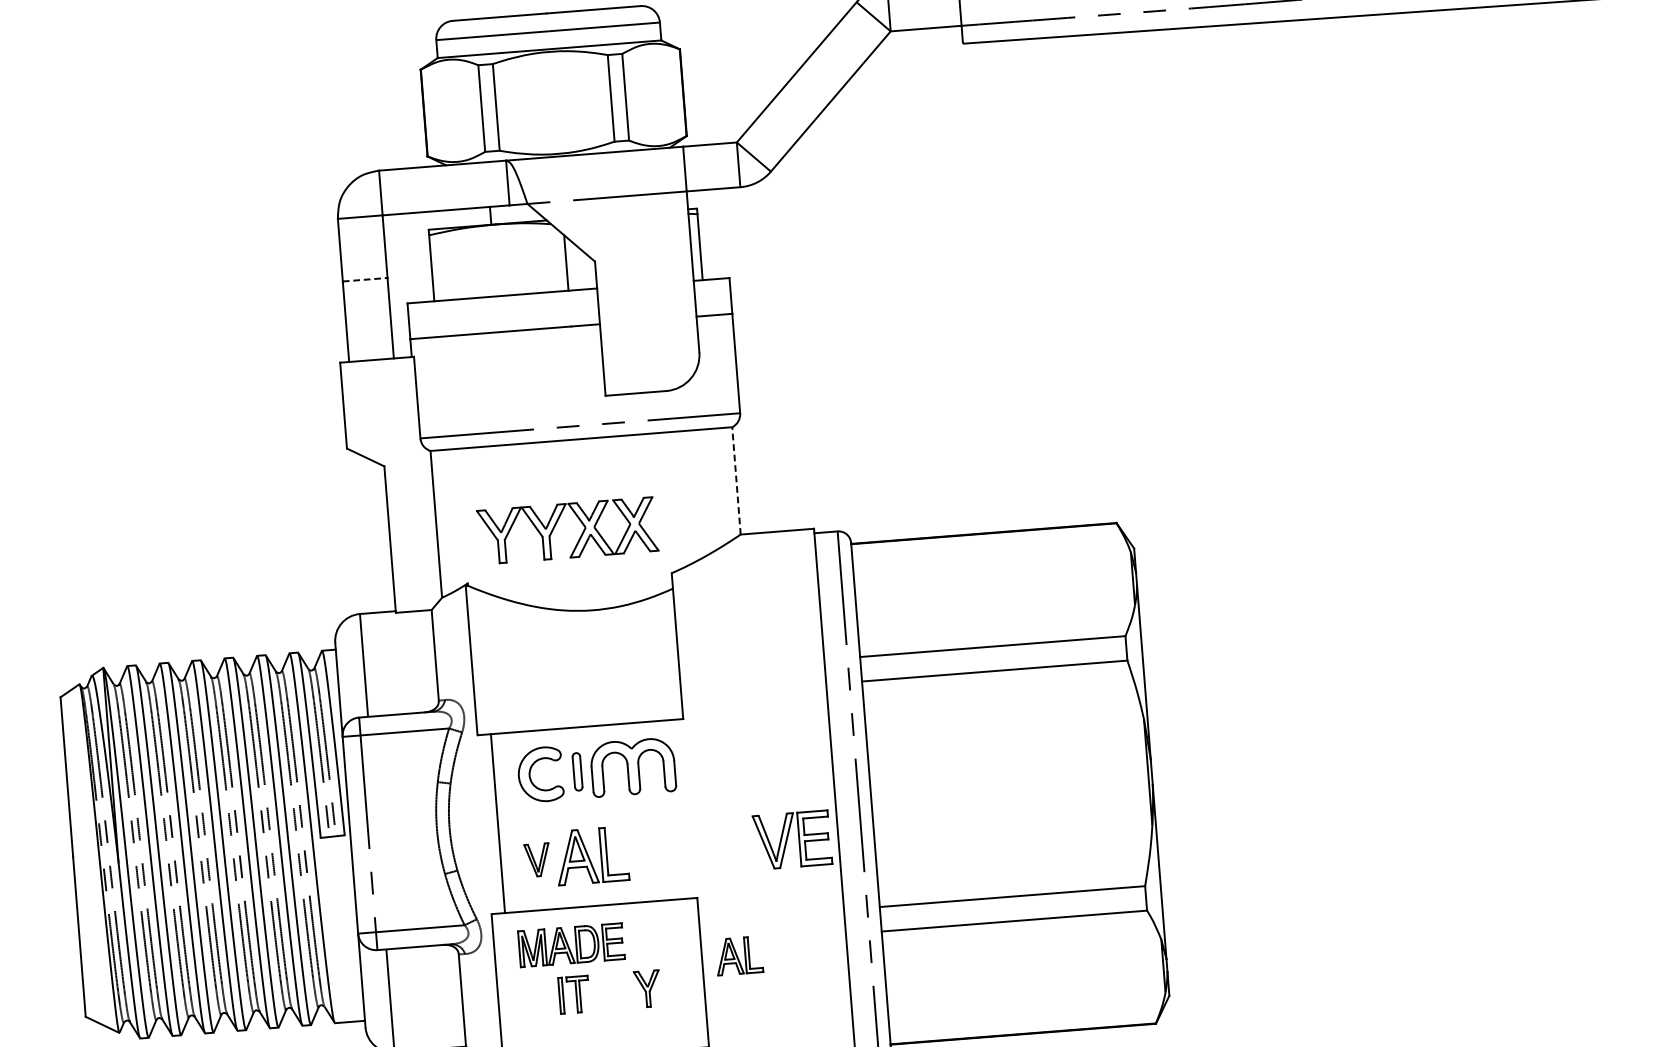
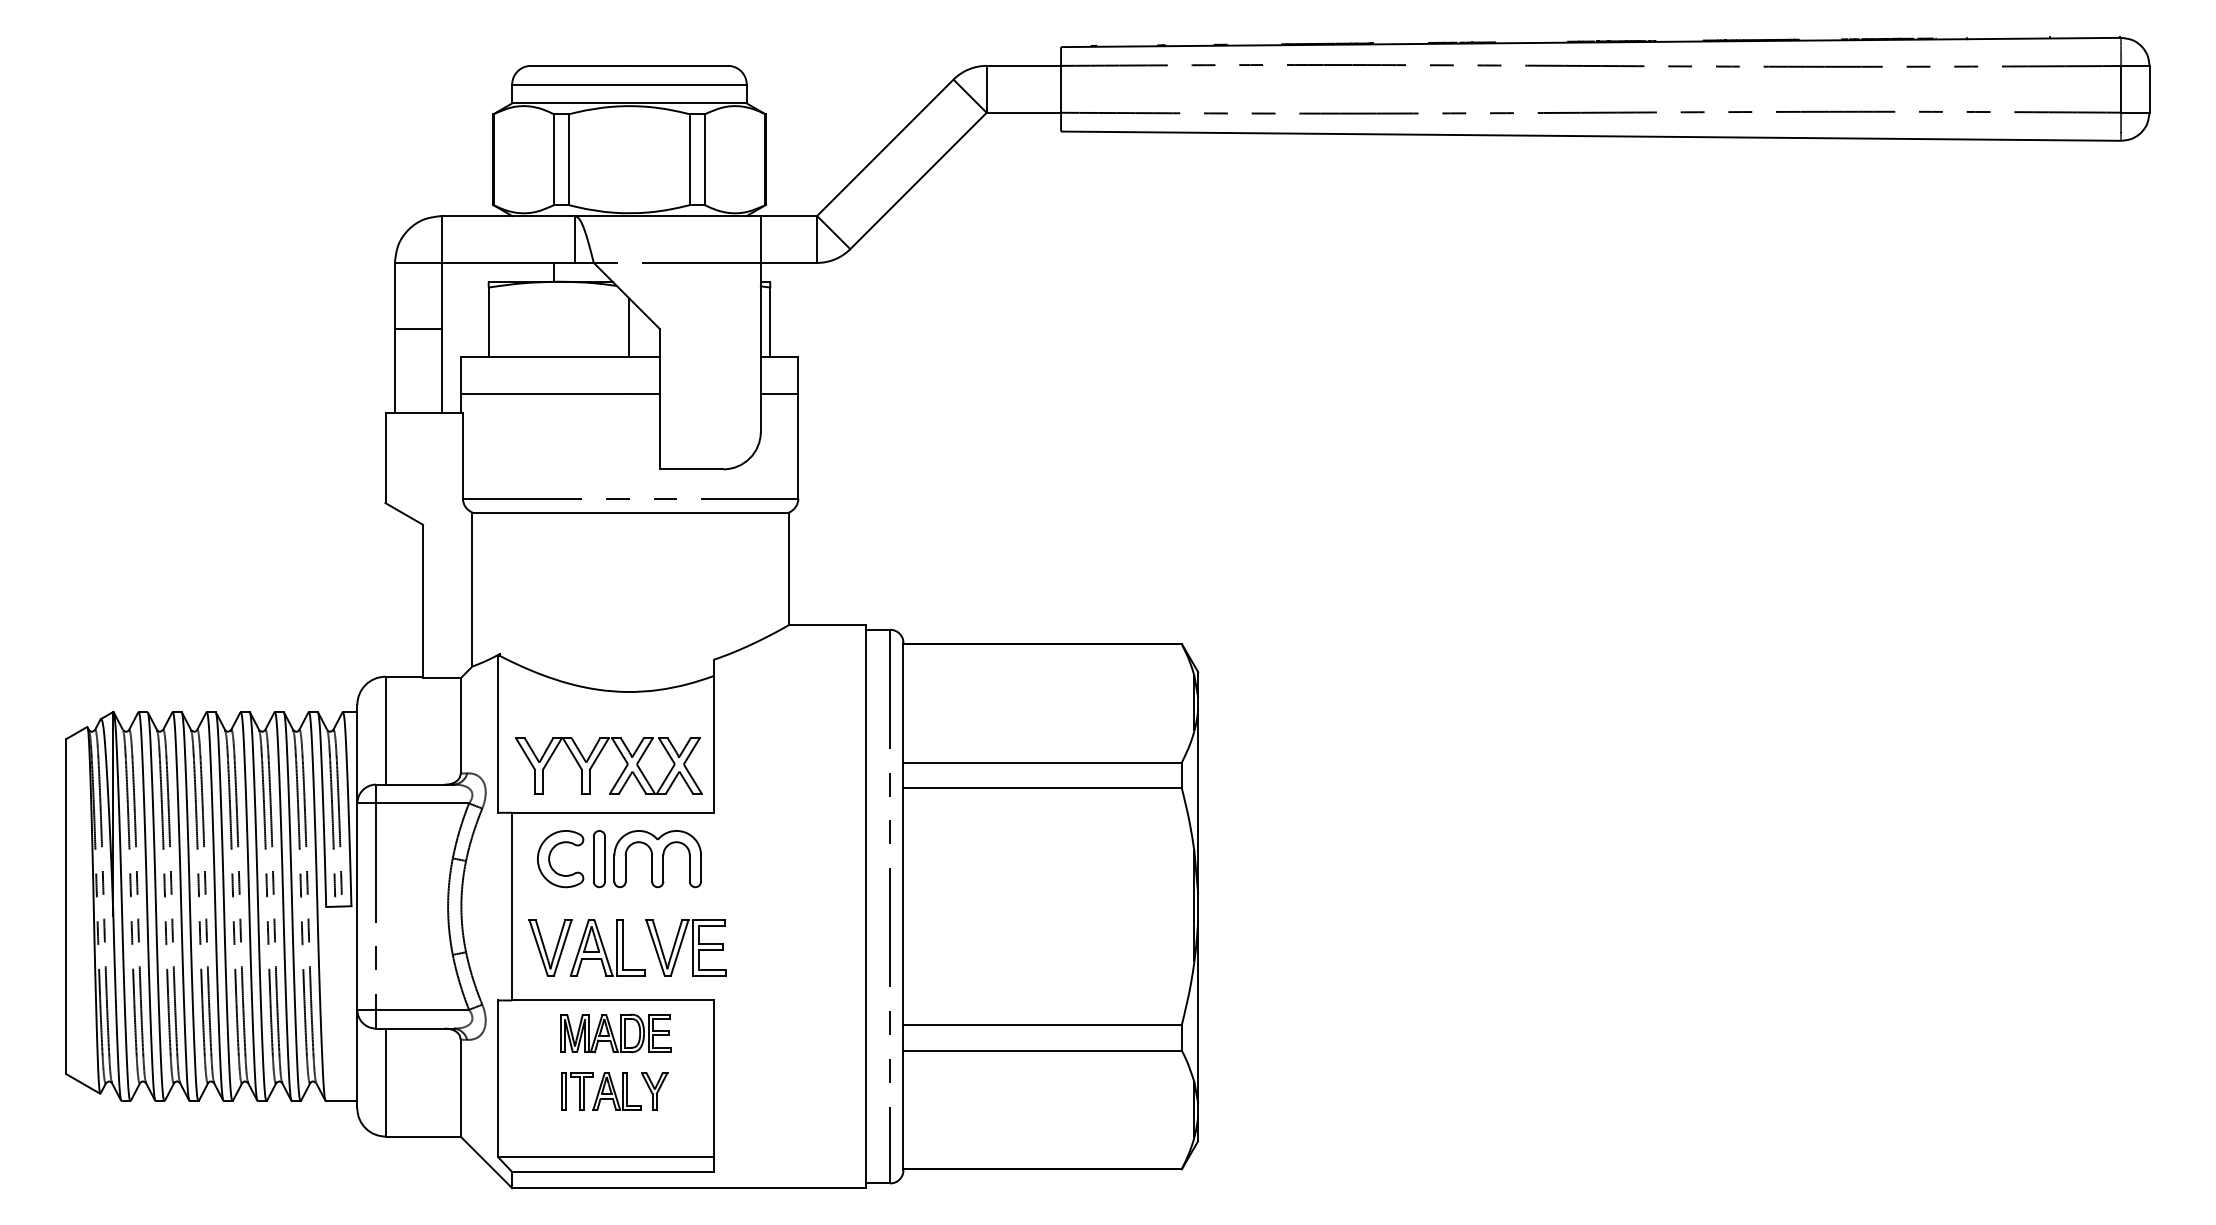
line: (365, 279) -> (418, 328), dashed -> solid
line: (735, 480) -> (788, 568), dashed -> solid
part: (556, 525) -> (597, 759), moved
part: (577, 772) -> (599, 859), size x1.43
part: (792, 839) -> (685, 947), moved
part: (537, 859) -> (550, 947), size x1.67
part: (571, 945) -> (615, 1033), moved
part: (738, 956) -> (616, 1091), moved

